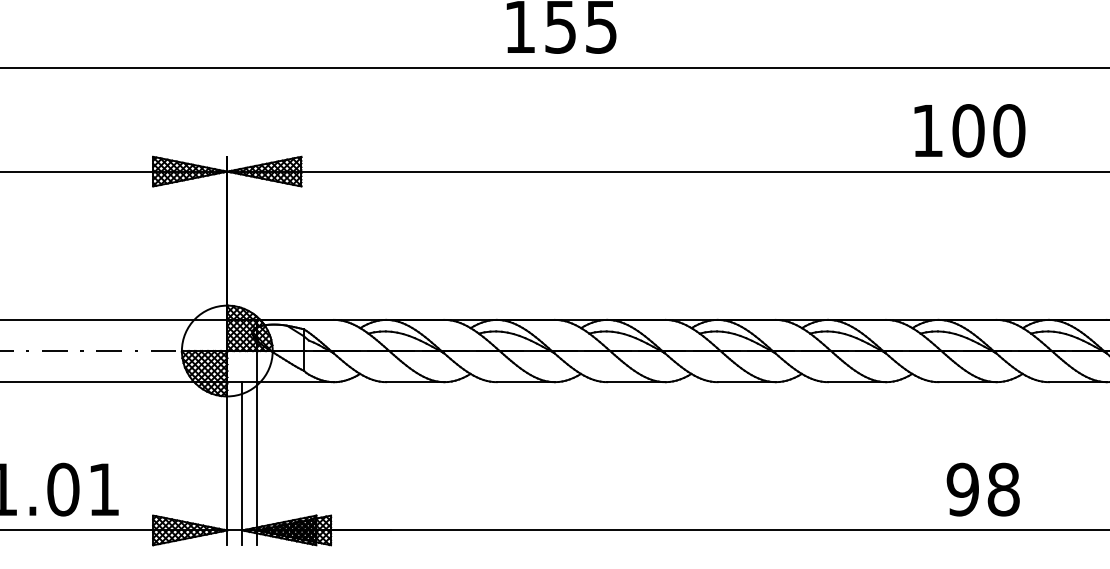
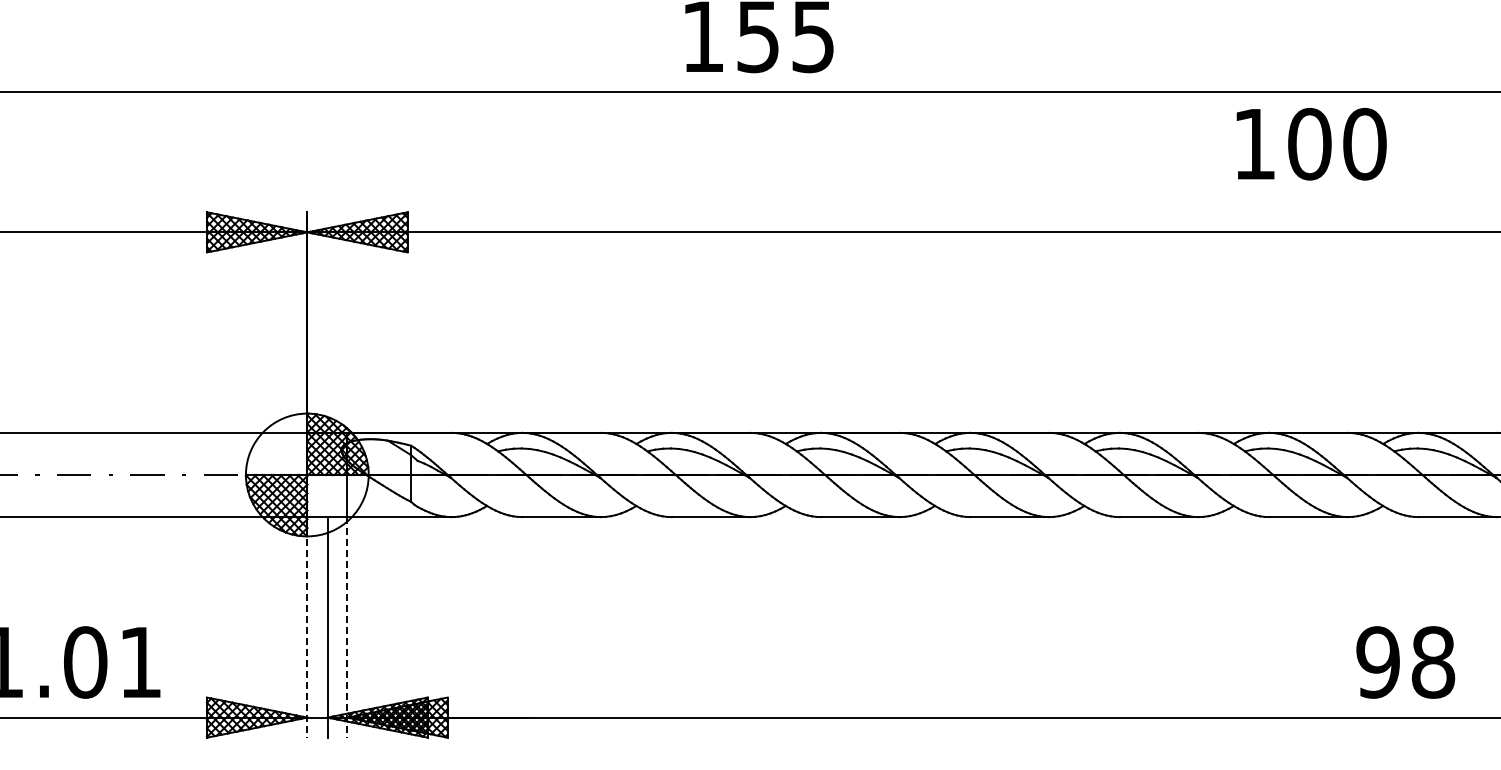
text: (969, 131) -> (1311, 144), moved
line: (227, 463) -> (307, 627), solid -> dashed
line: (257, 463) -> (347, 627), solid -> dashed
text: (983, 489) -> (1405, 662), moved

